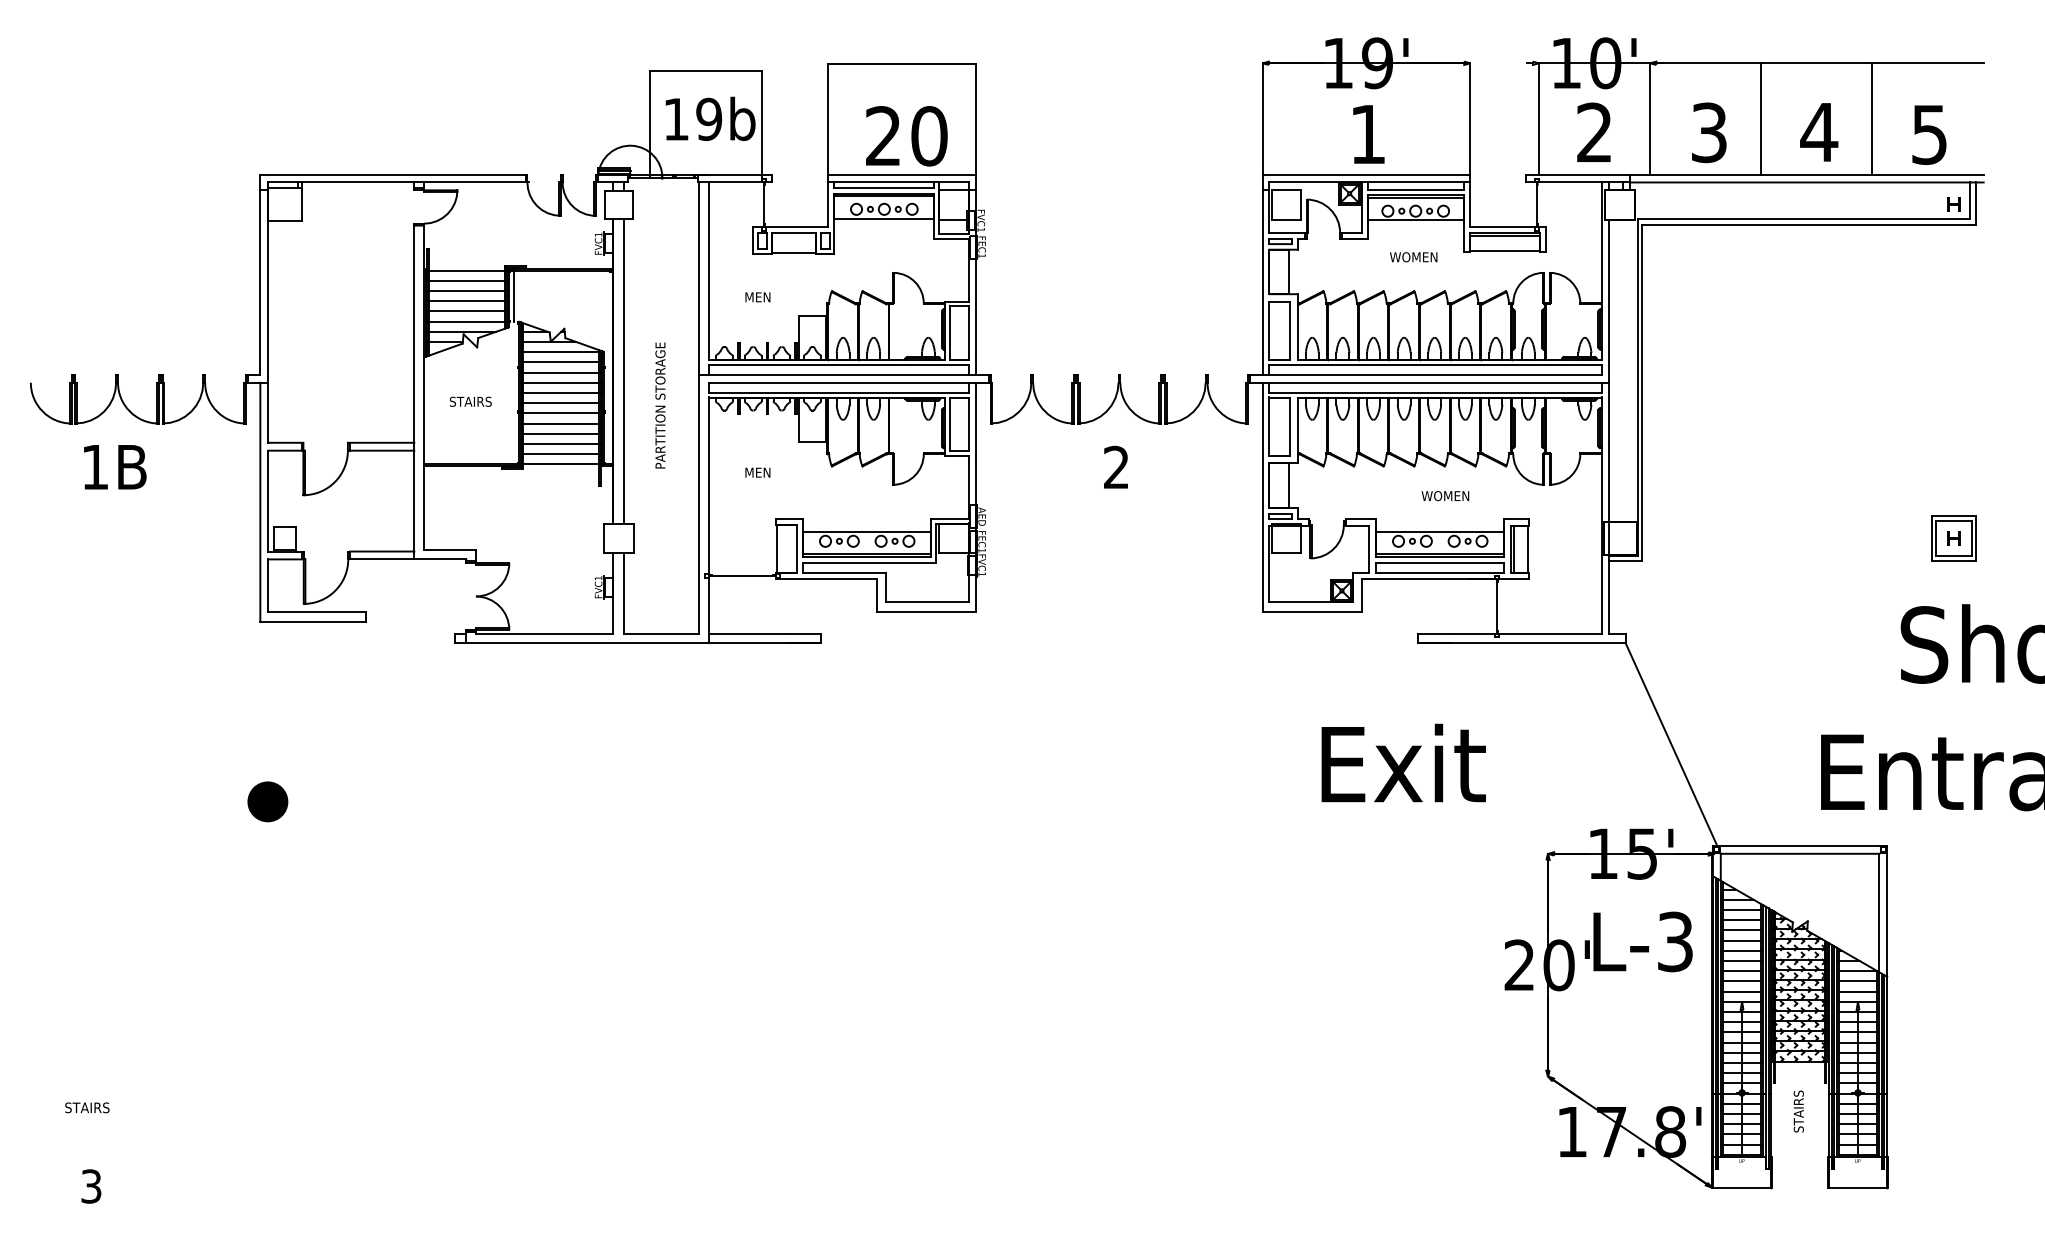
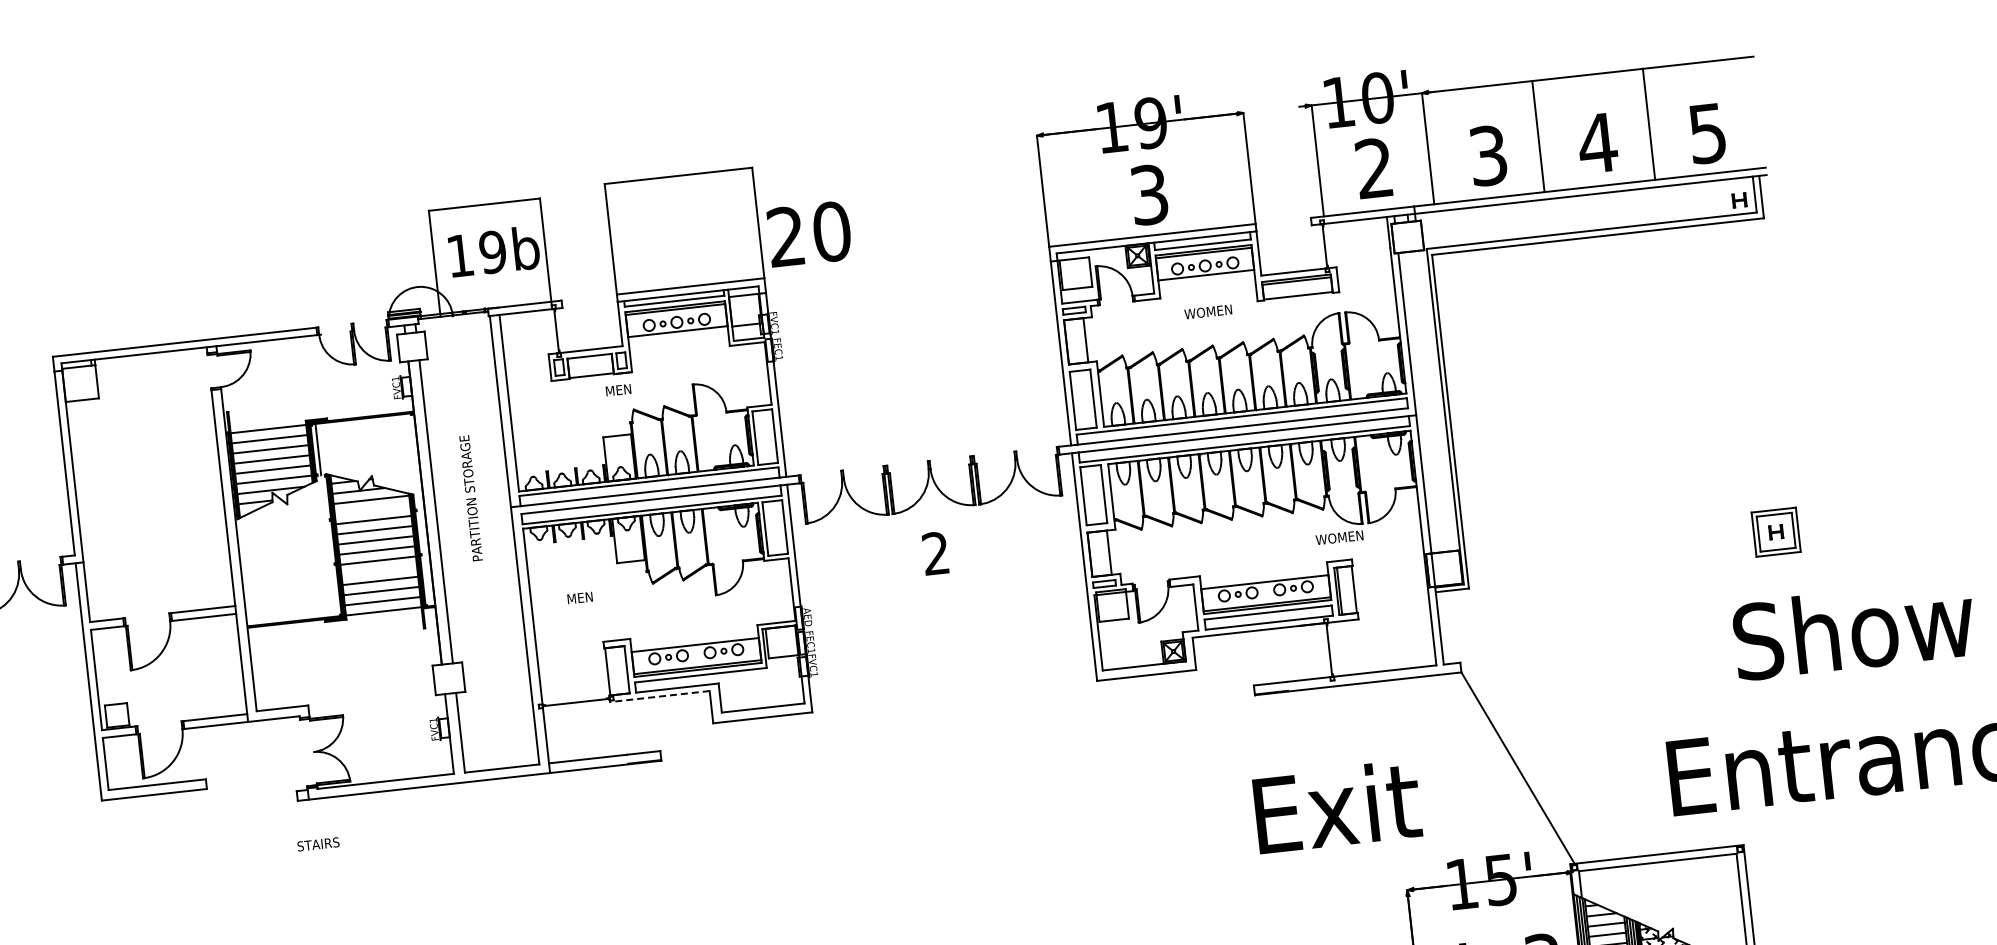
text: (1367, 134) -> (1148, 195), 1 -> 3
text: (906, 136) -> (809, 234), moved
text: (757, 297) -> (618, 390), moved
line: (561, 362) -> (372, 510), removed
text: (470, 401) -> (318, 844), moved
text: (660, 405) -> (471, 498), moved
line: (561, 423) -> (379, 570), removed
text: (1445, 496) -> (1339, 538), moved
line: (825, 579) -> (659, 696), solid -> dashed
text: (1403, 762) -> (1337, 806), moved

